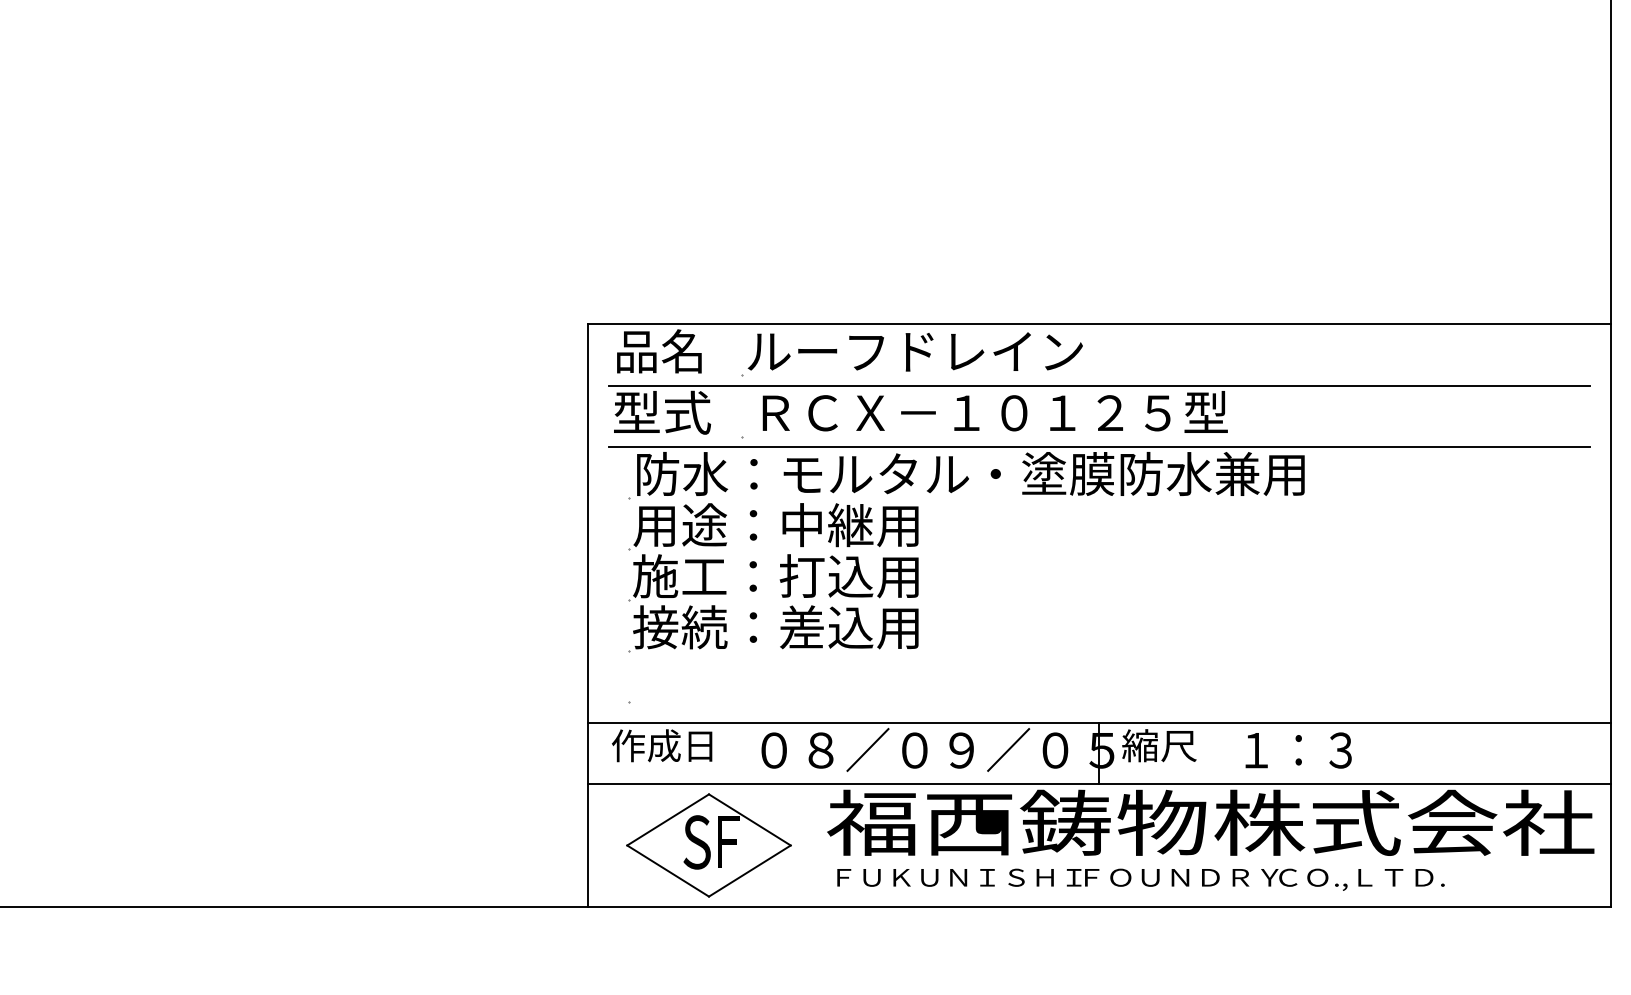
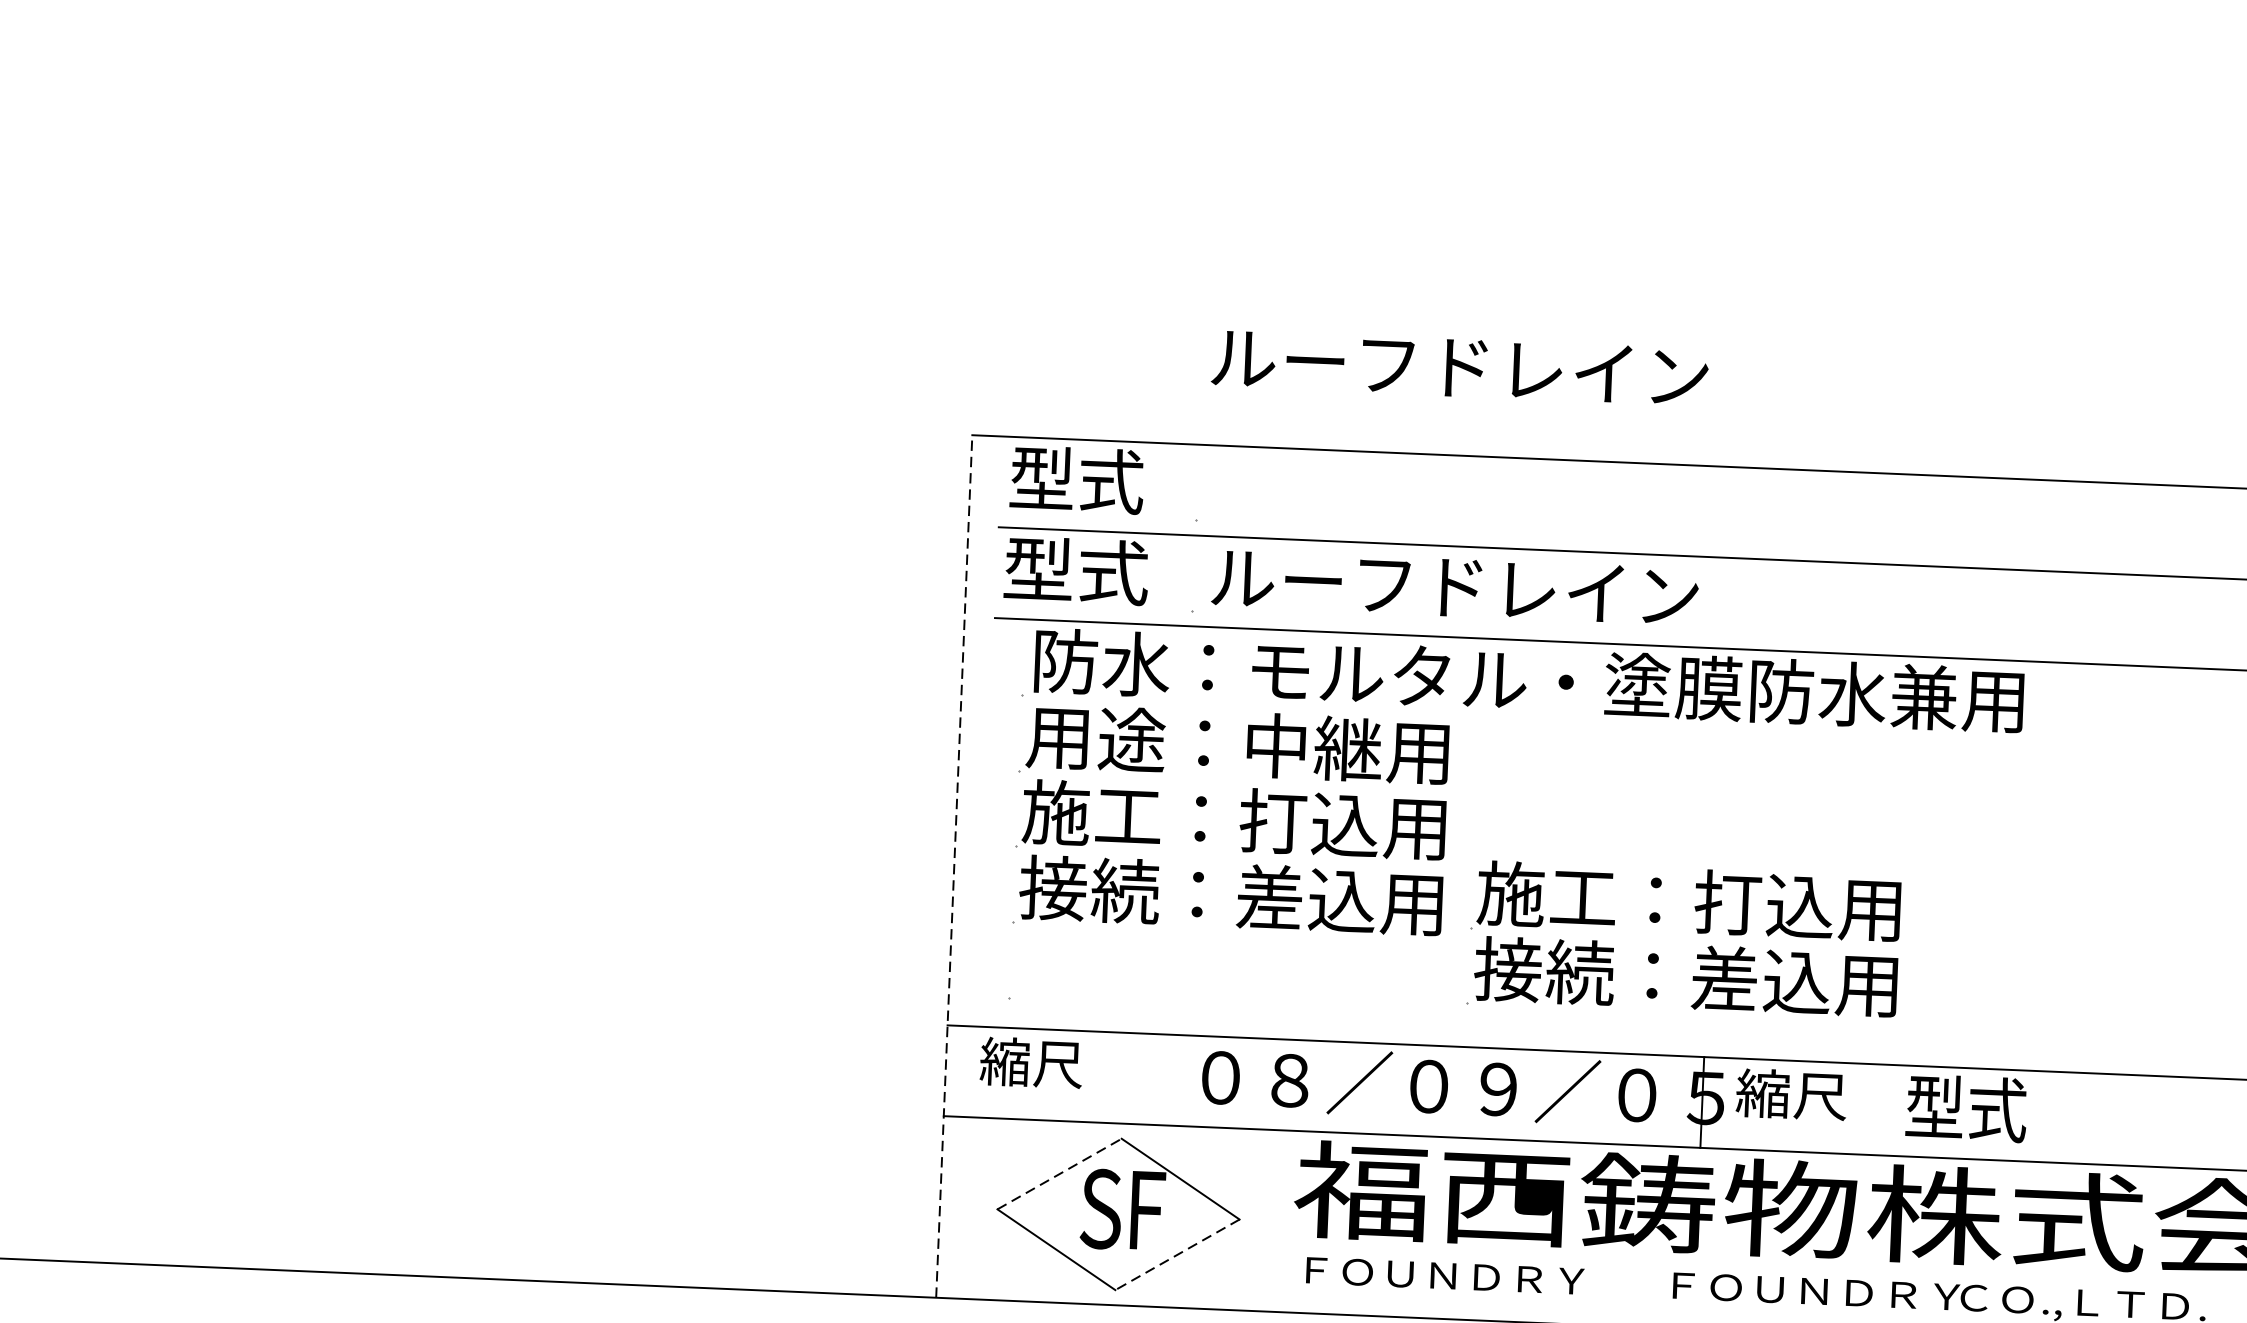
text: (660, 351) -> (1077, 480), 品名 -> 型式
text: (914, 351) -> (1458, 367), moved
text: (990, 411) -> (1562, 589), ＲＣＸ－１０１２５型 -> ルーフドレイン
line: (588, 615) -> (954, 866), solid -> dashed
part: (1091, 639) -> (1697, 933), added
text: (661, 745) -> (1054, 1063), 作成日 -> 縮尺
text: (1294, 750) -> (1991, 1110), １：３ -> 型式
line: (668, 819) -> (1060, 1173), solid -> dashed
line: (749, 871) -> (1176, 1255), solid -> dashed
text: (971, 877) -> (1505, 1278), ＦＵＫＵＮＩＳＨＩ -> ＦＯＵＮＤＲＹ

